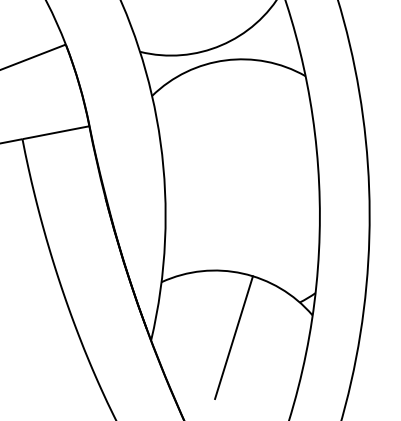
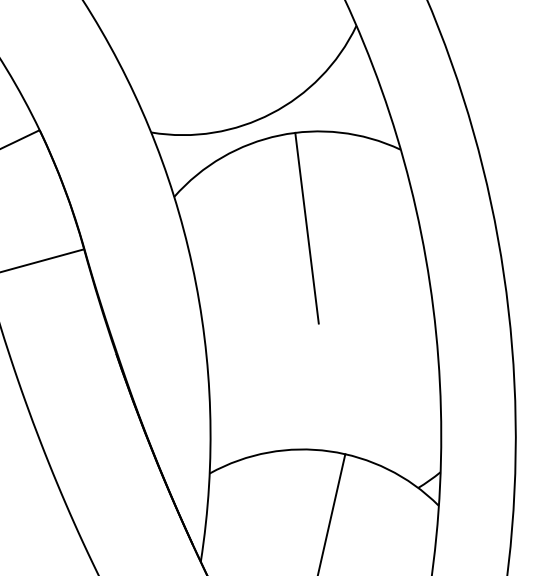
line: (238, 123) -> (306, 228), added

